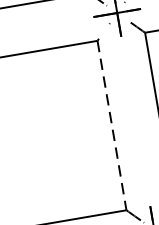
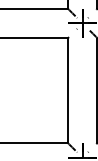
line: (111, 127) -> (67, 91), dashed -> solid

